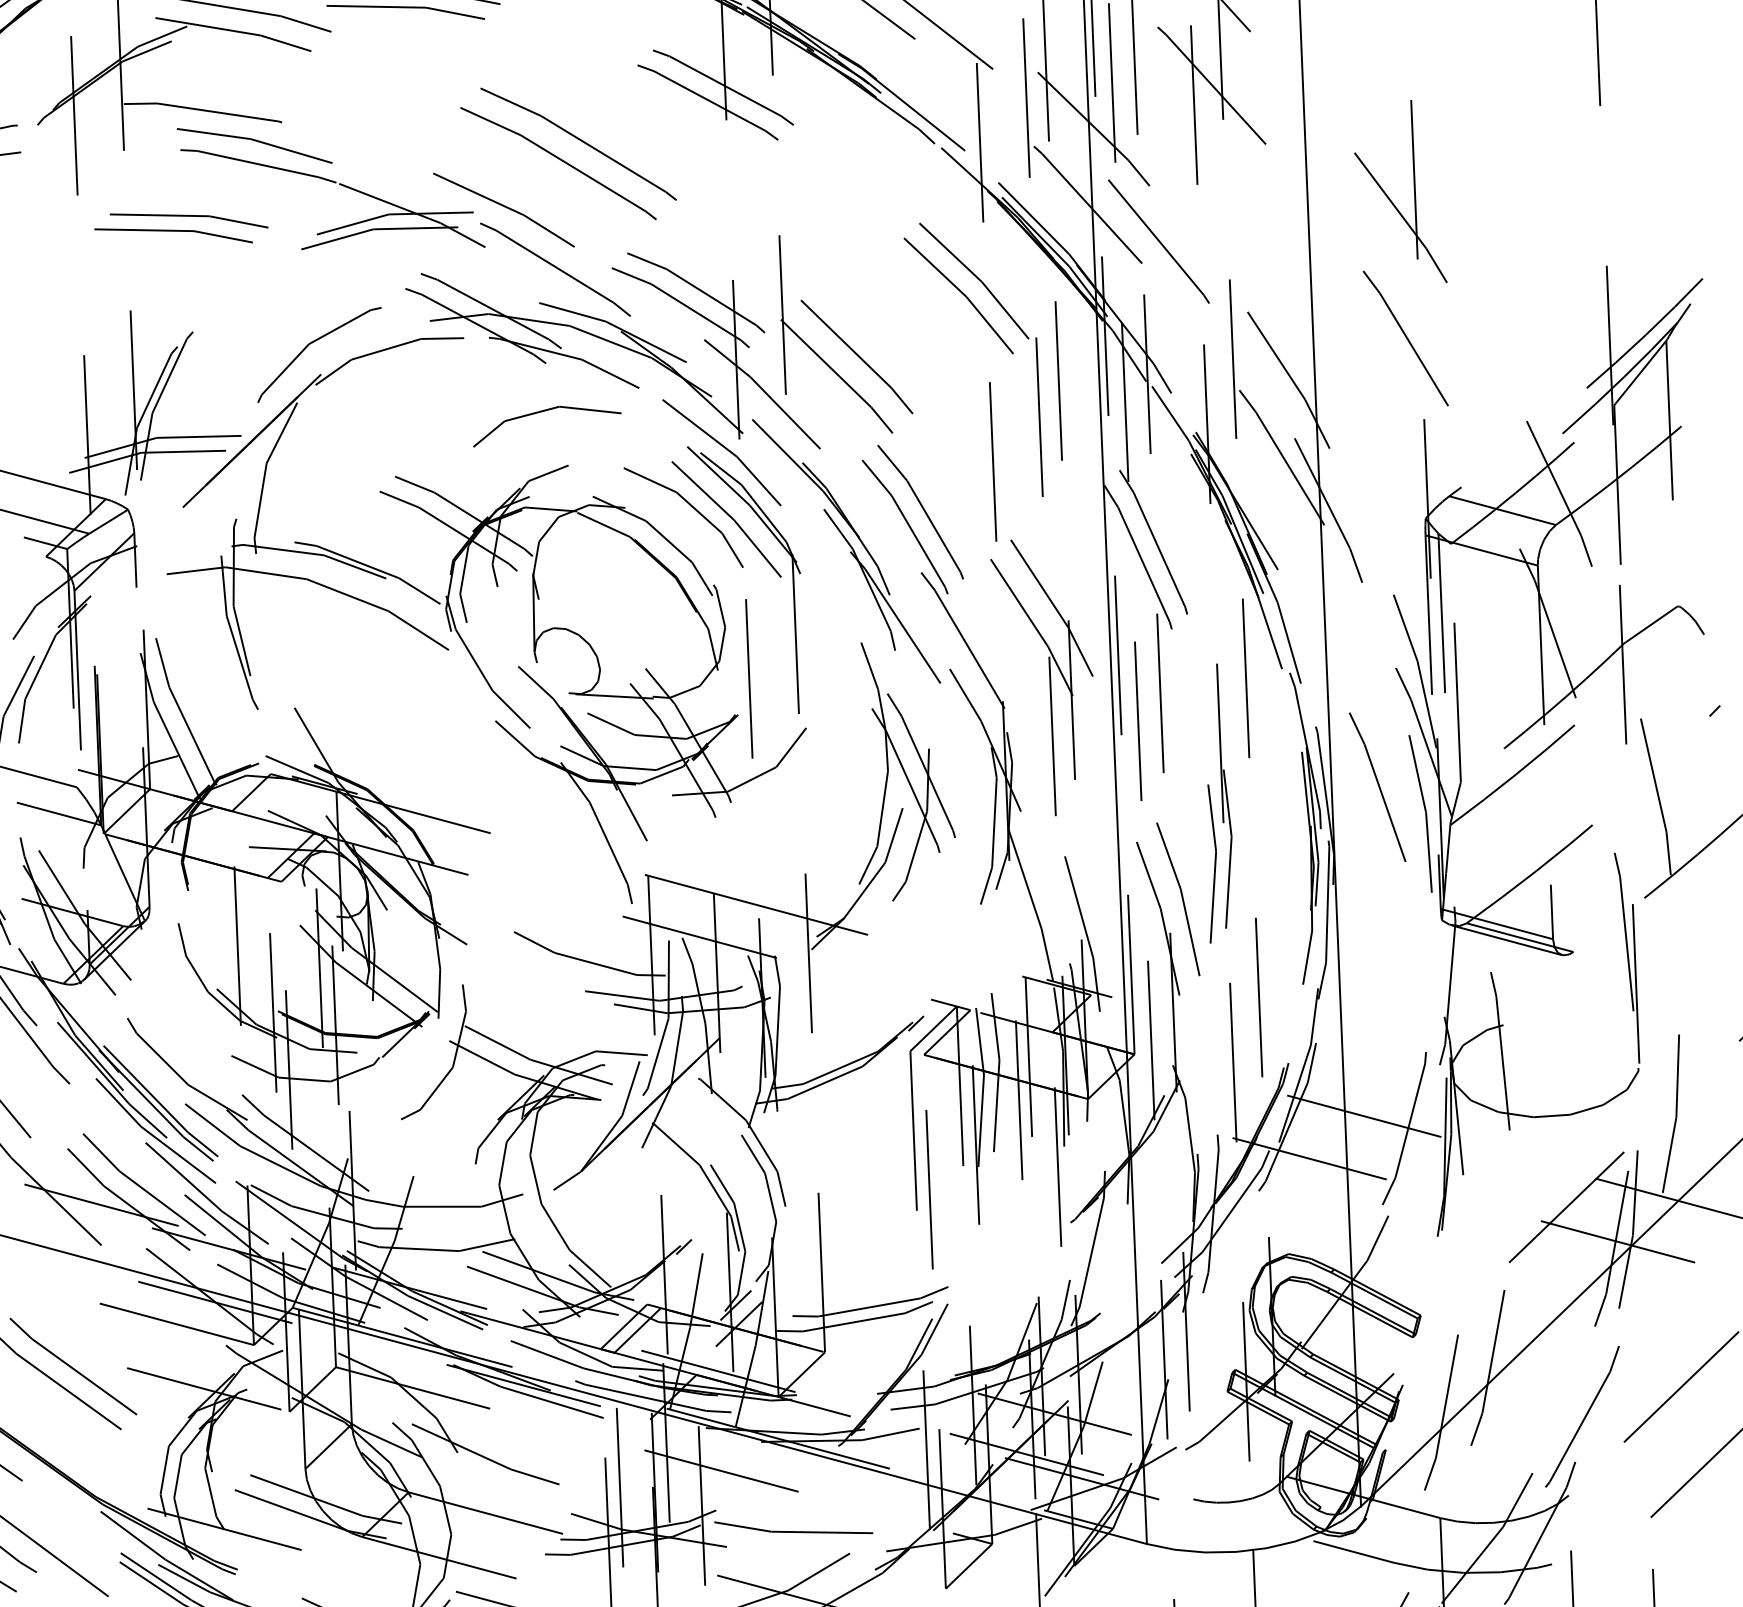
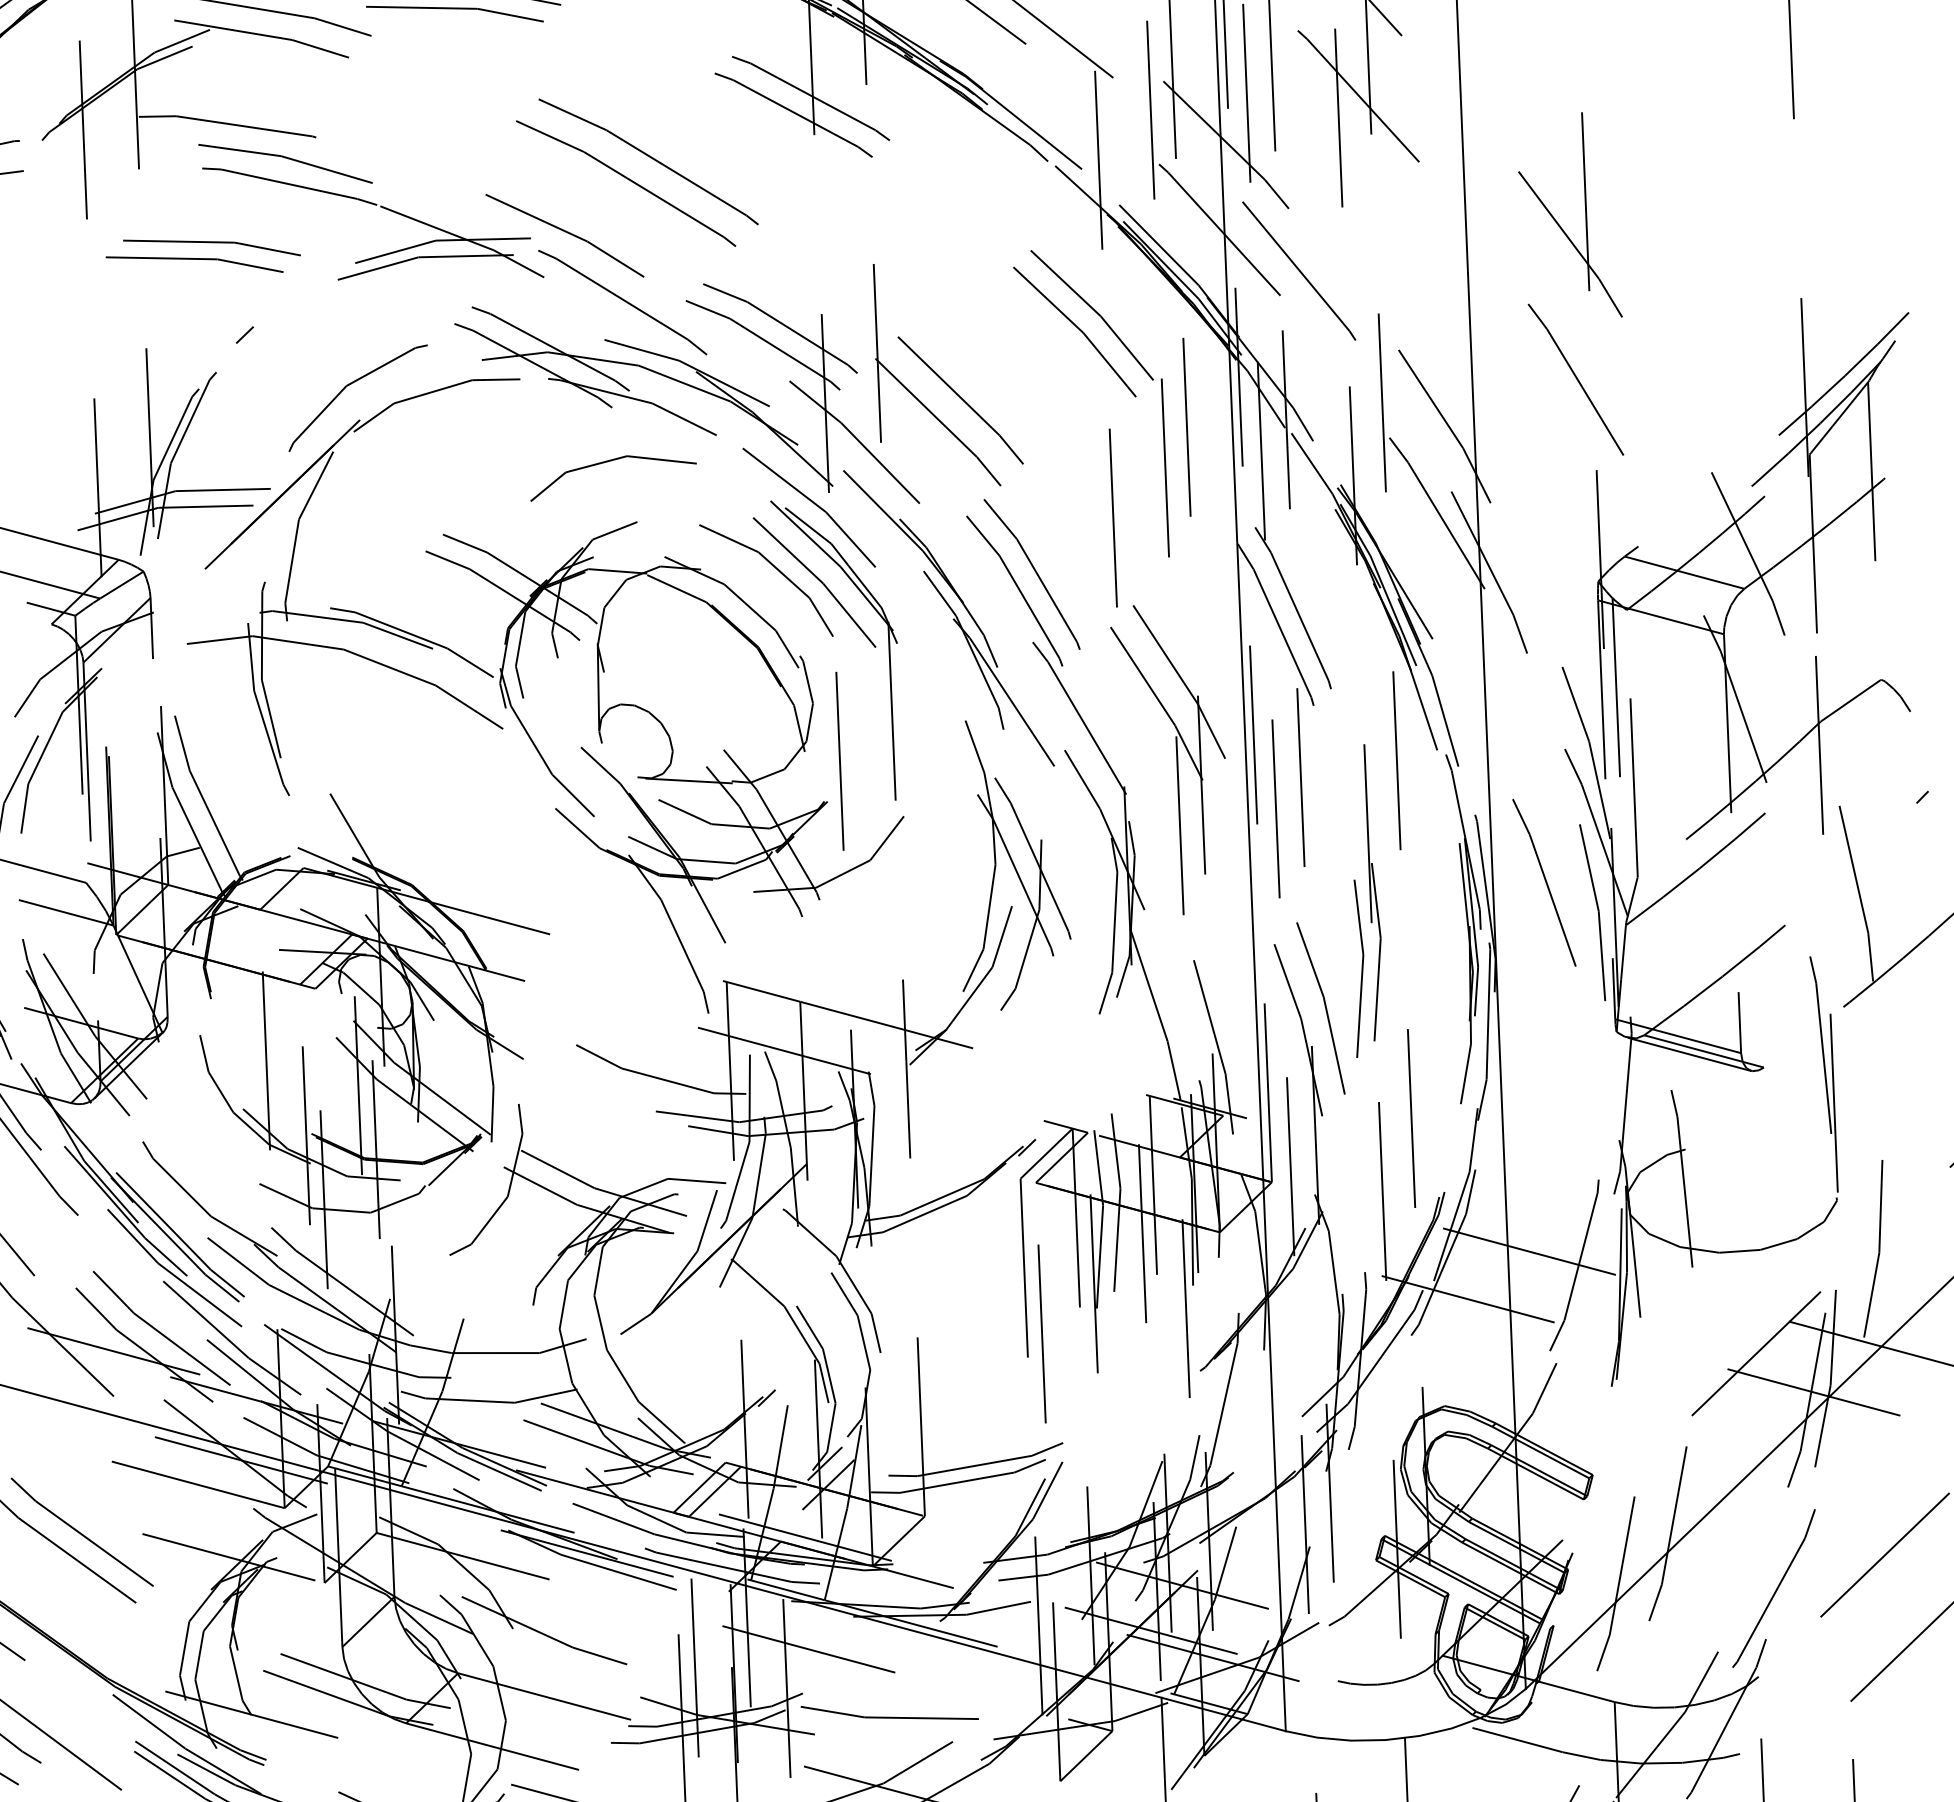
line: (218, 298) -> (244, 334), added

